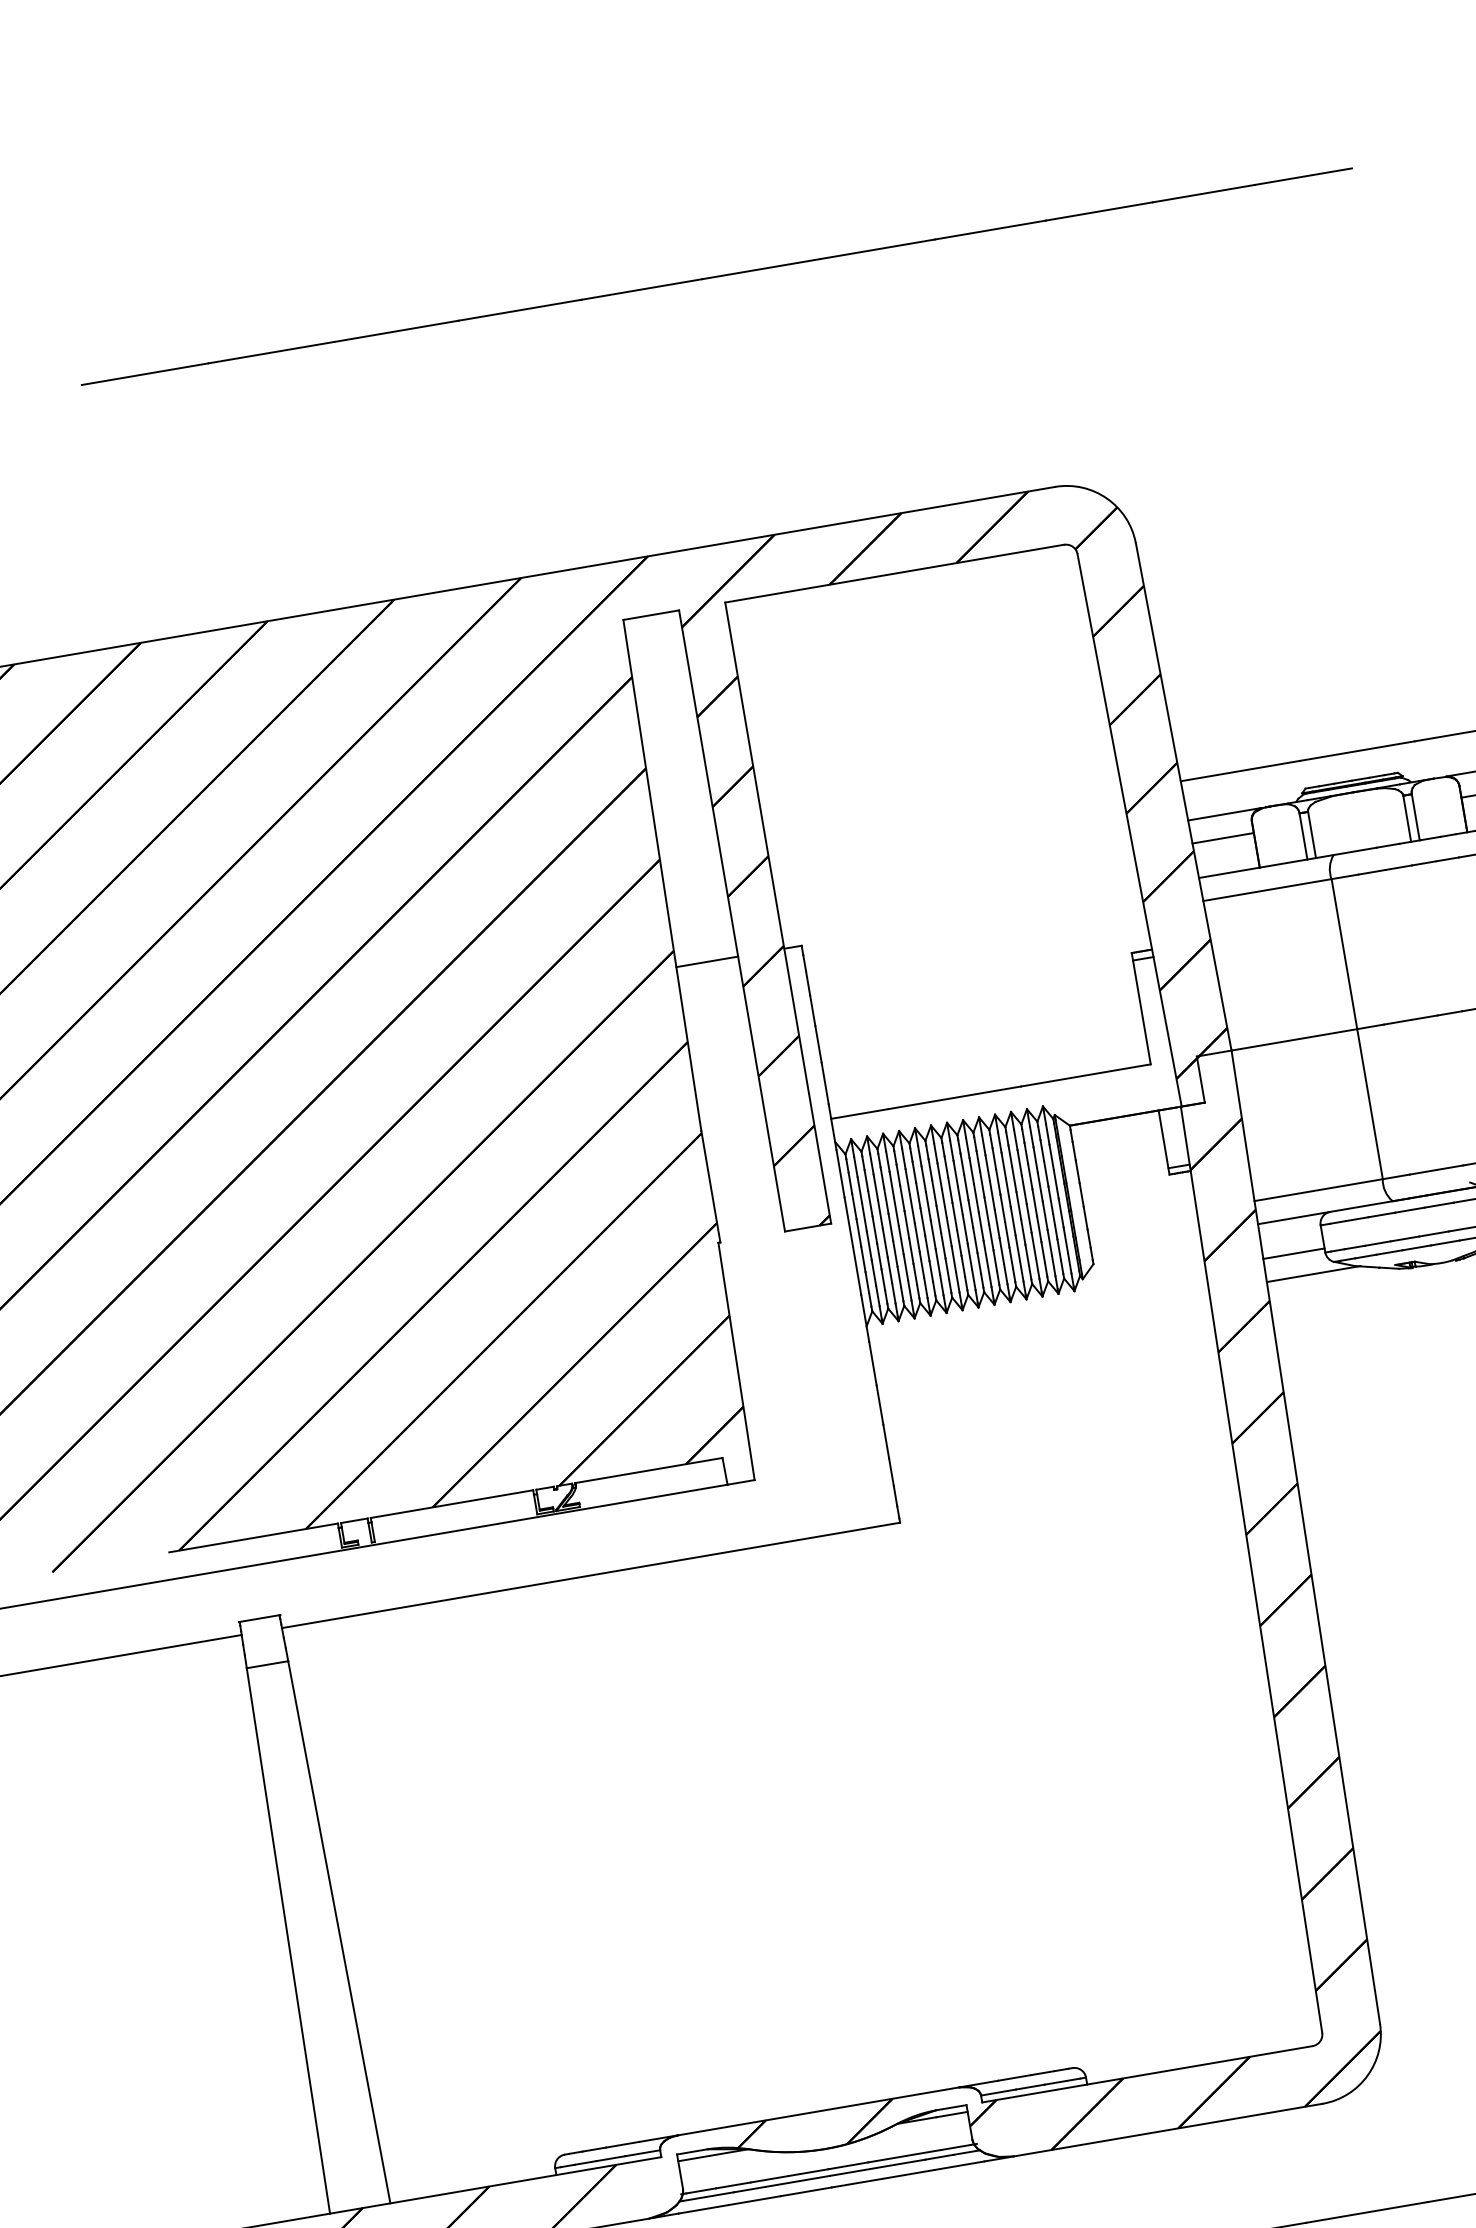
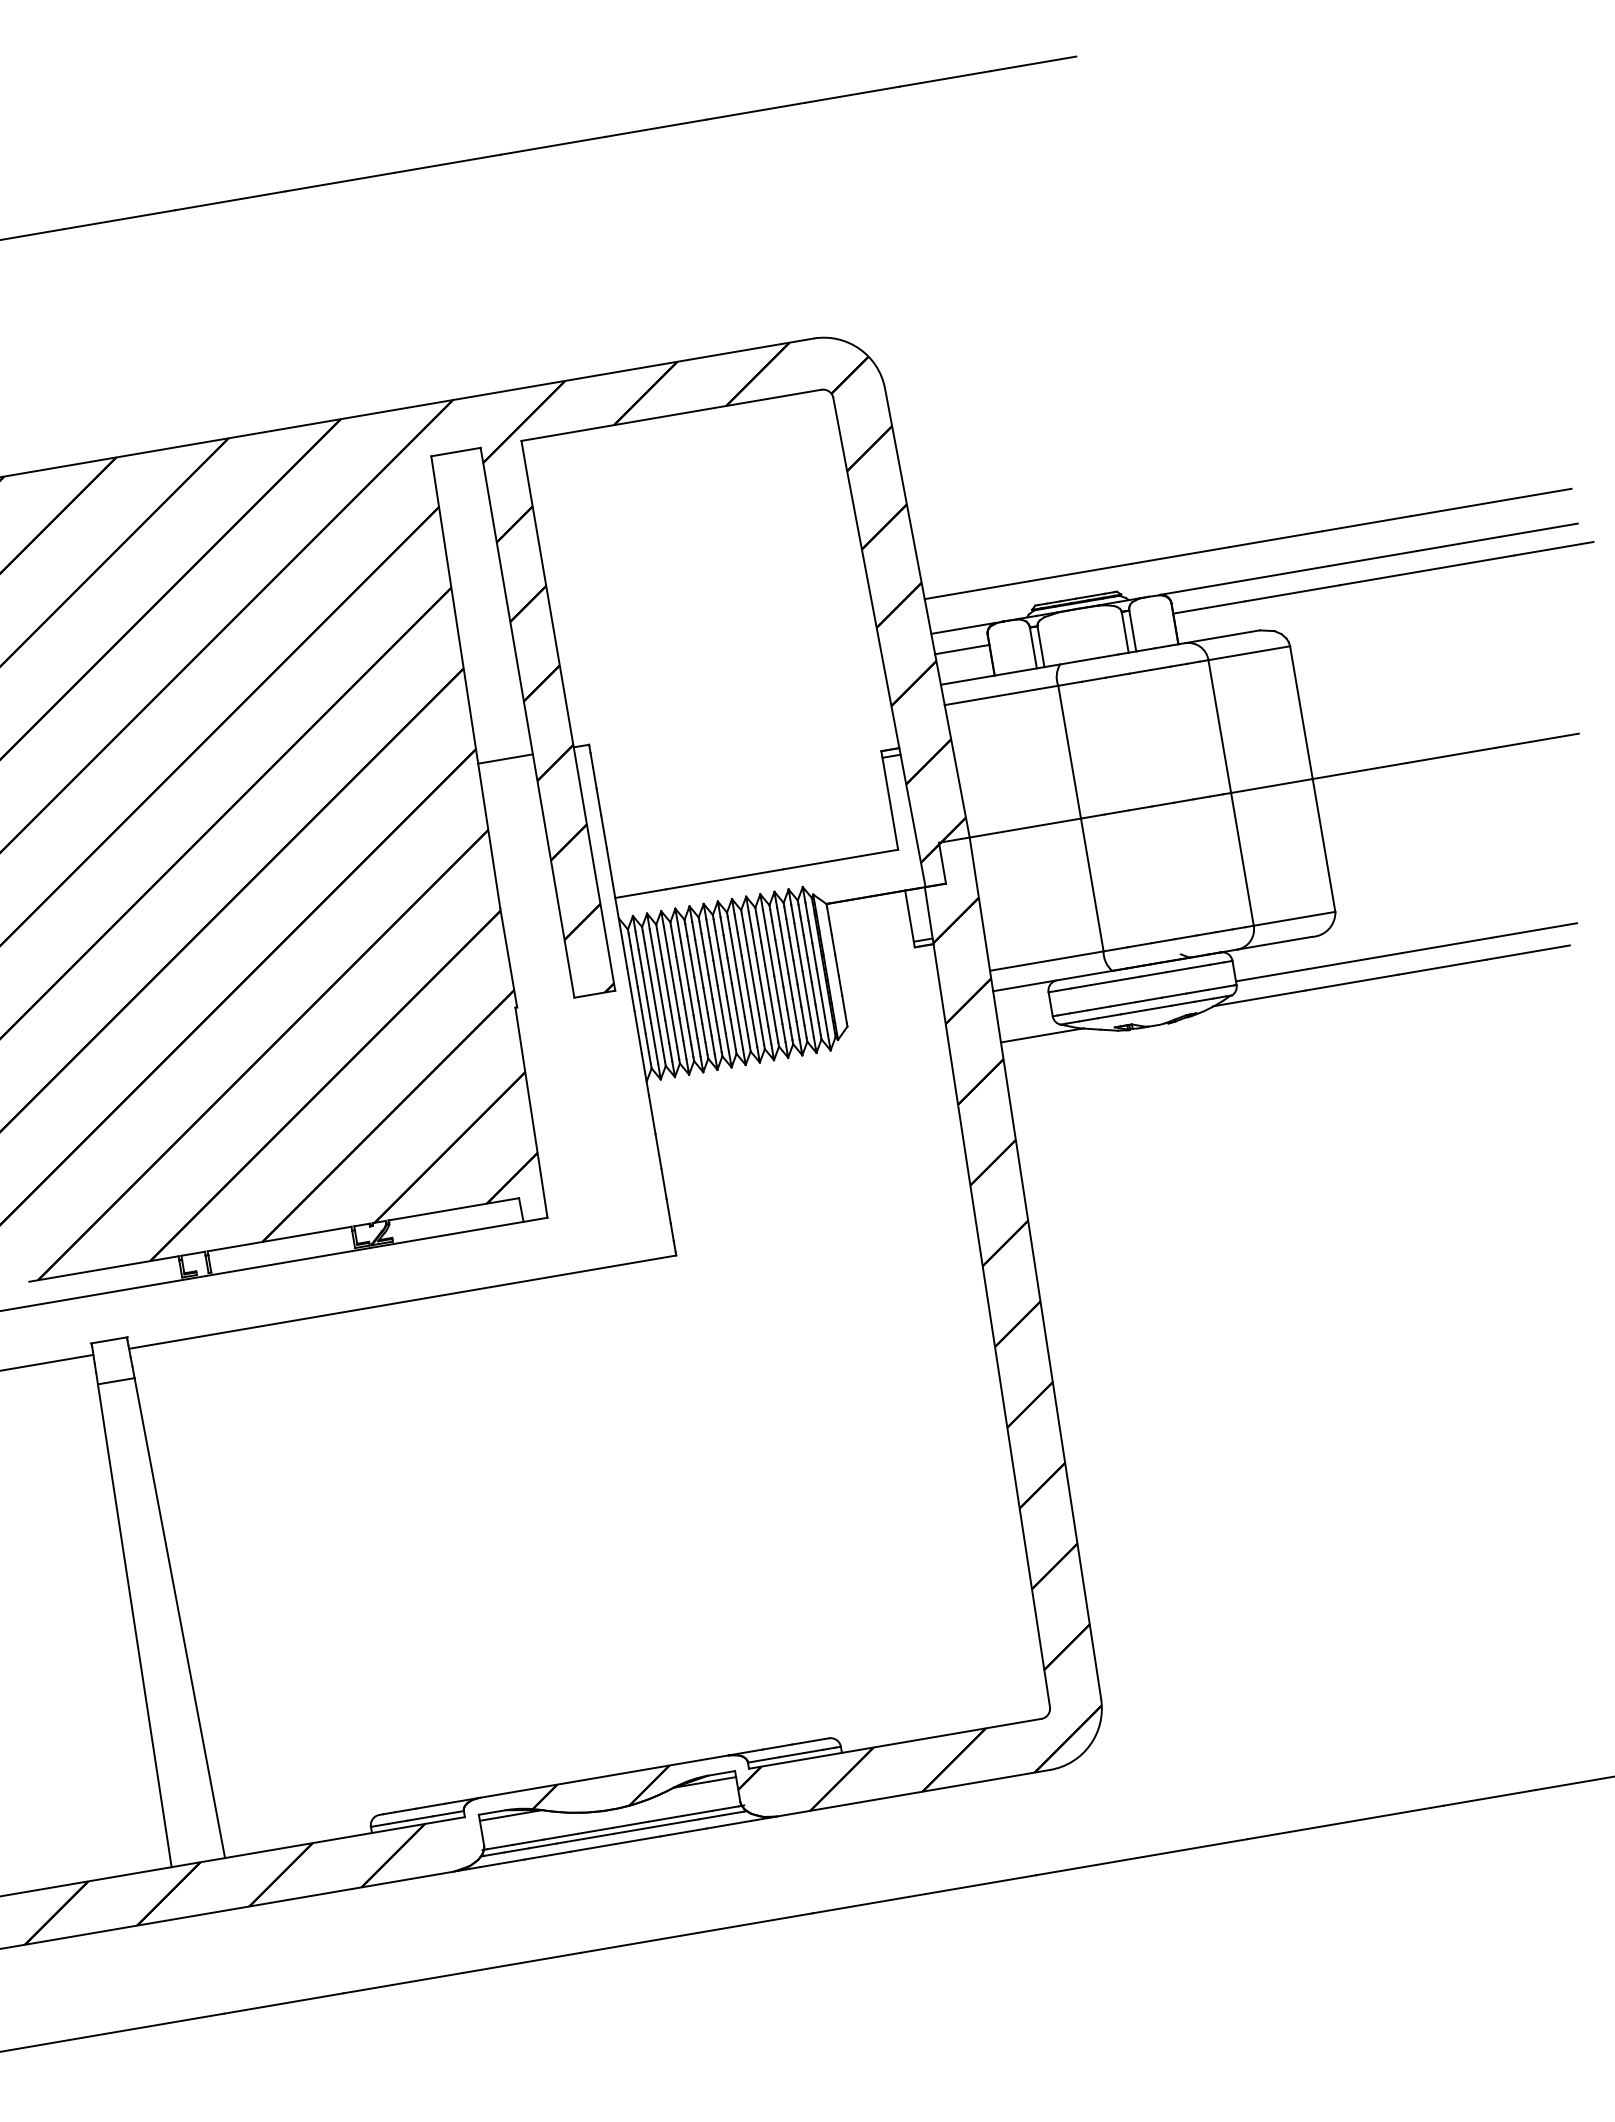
line: (1293, 1253) -> (1024, 1017), removed

